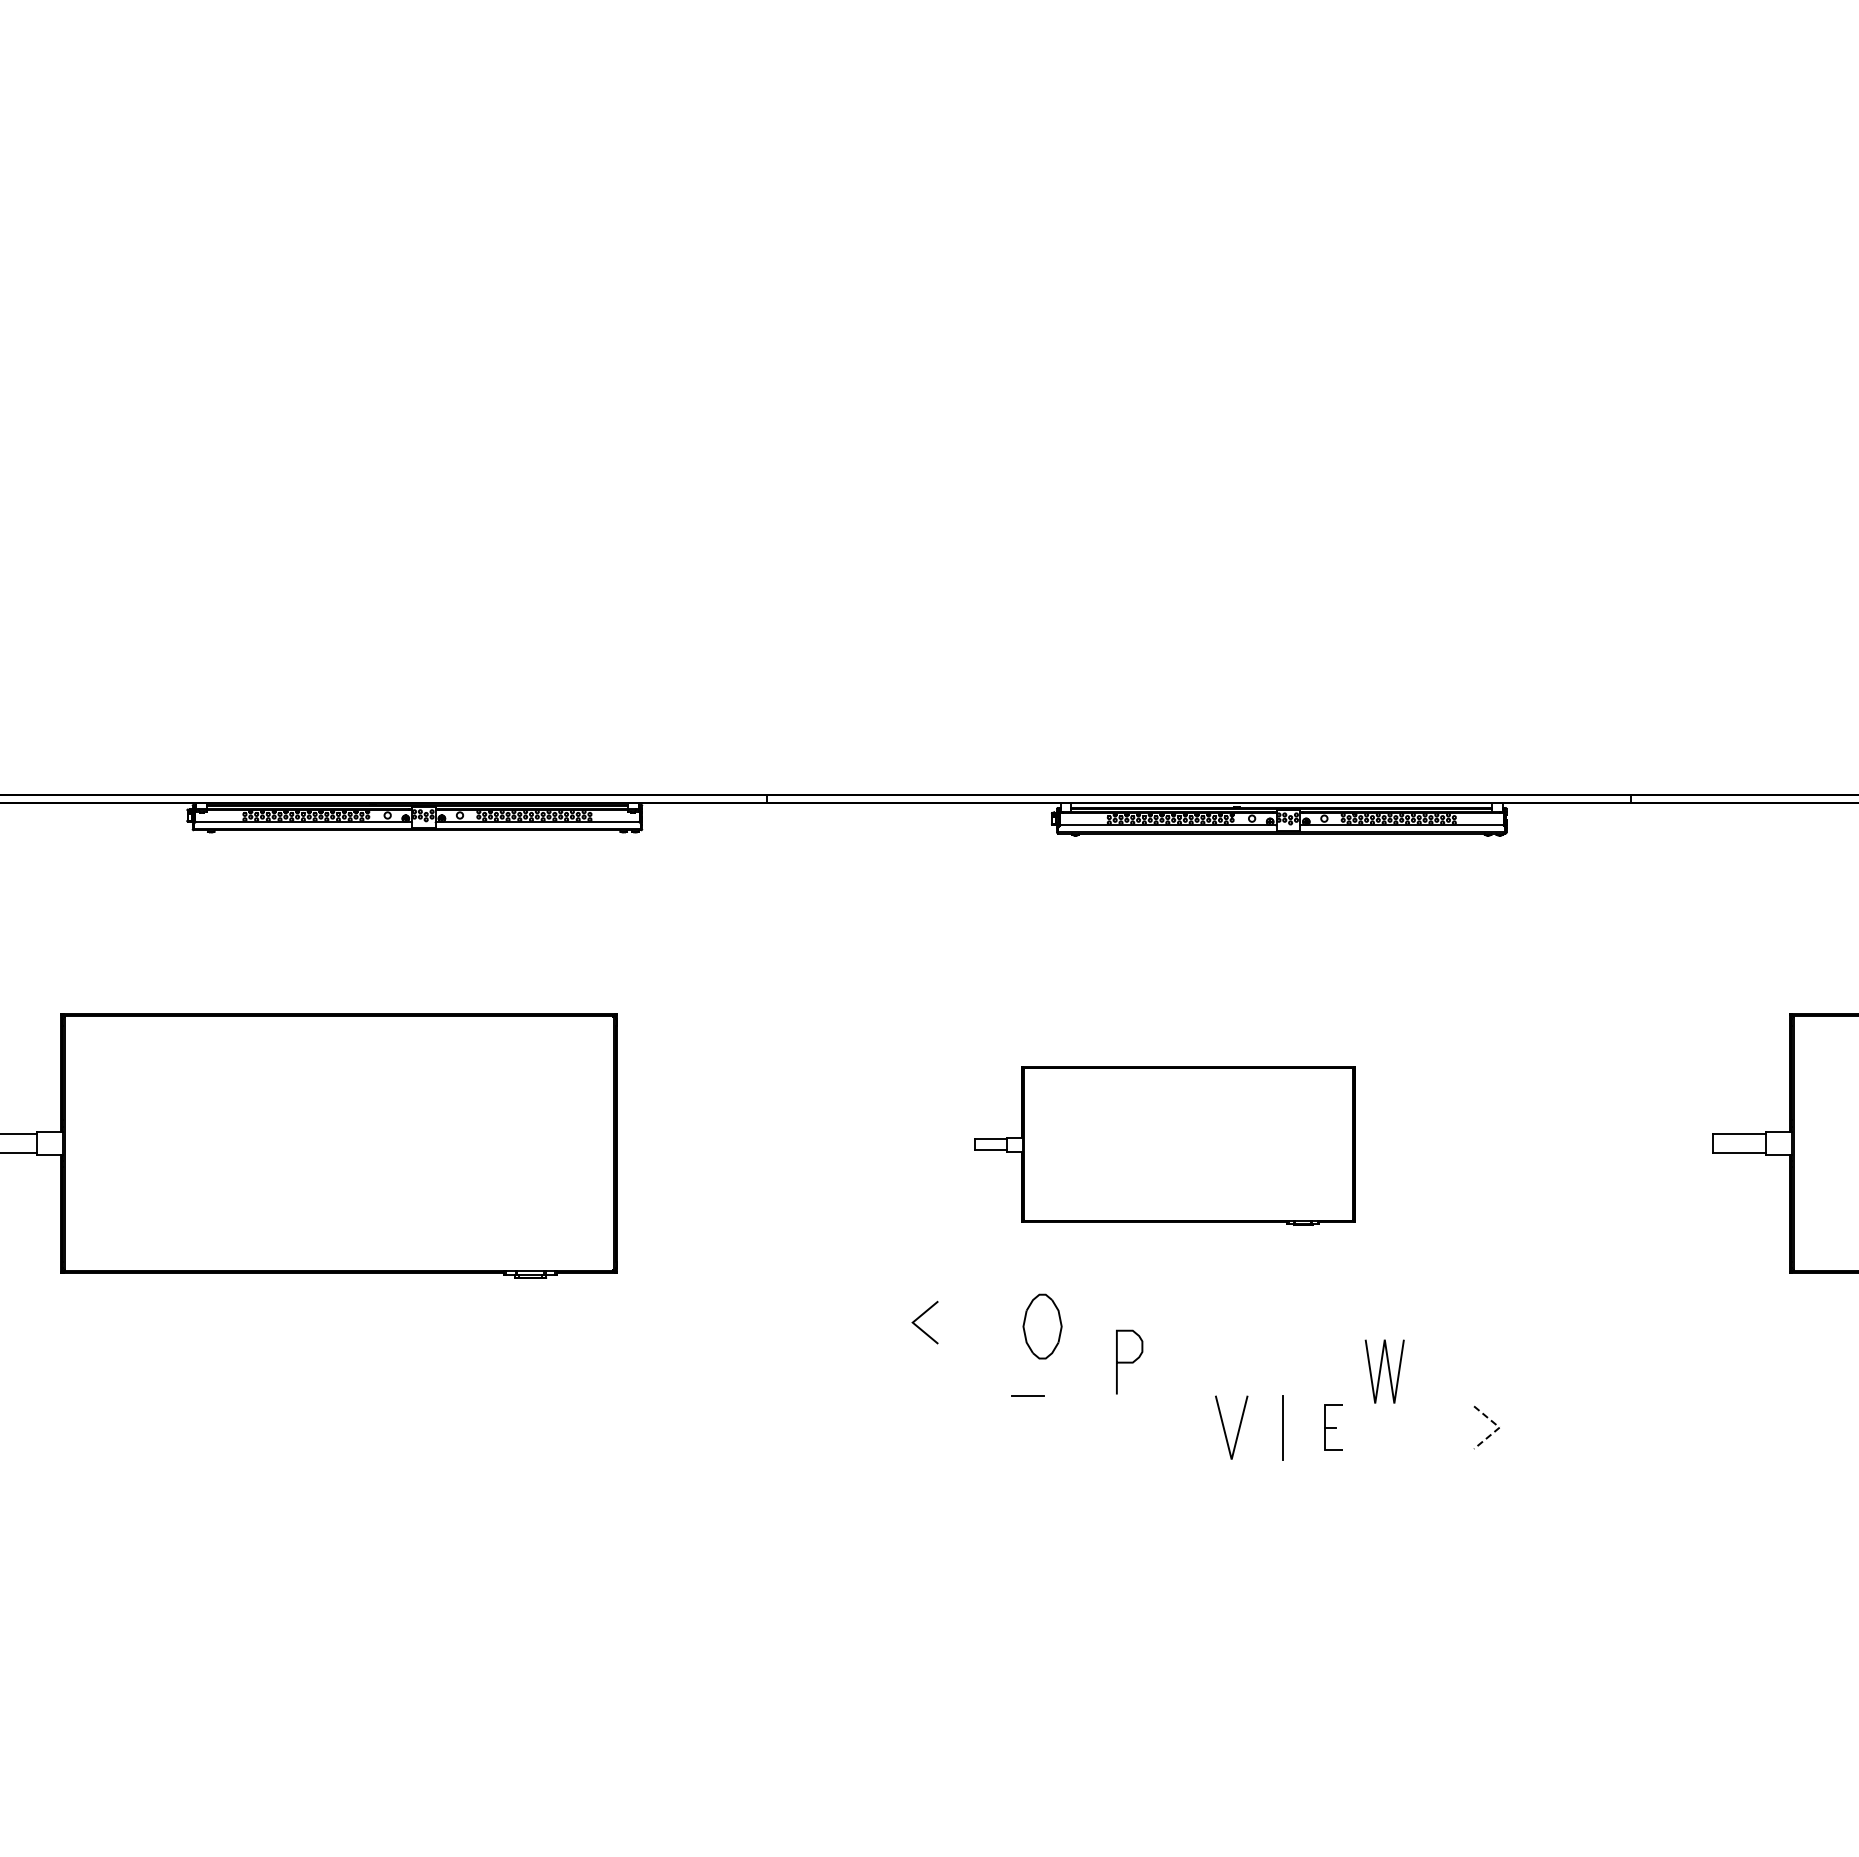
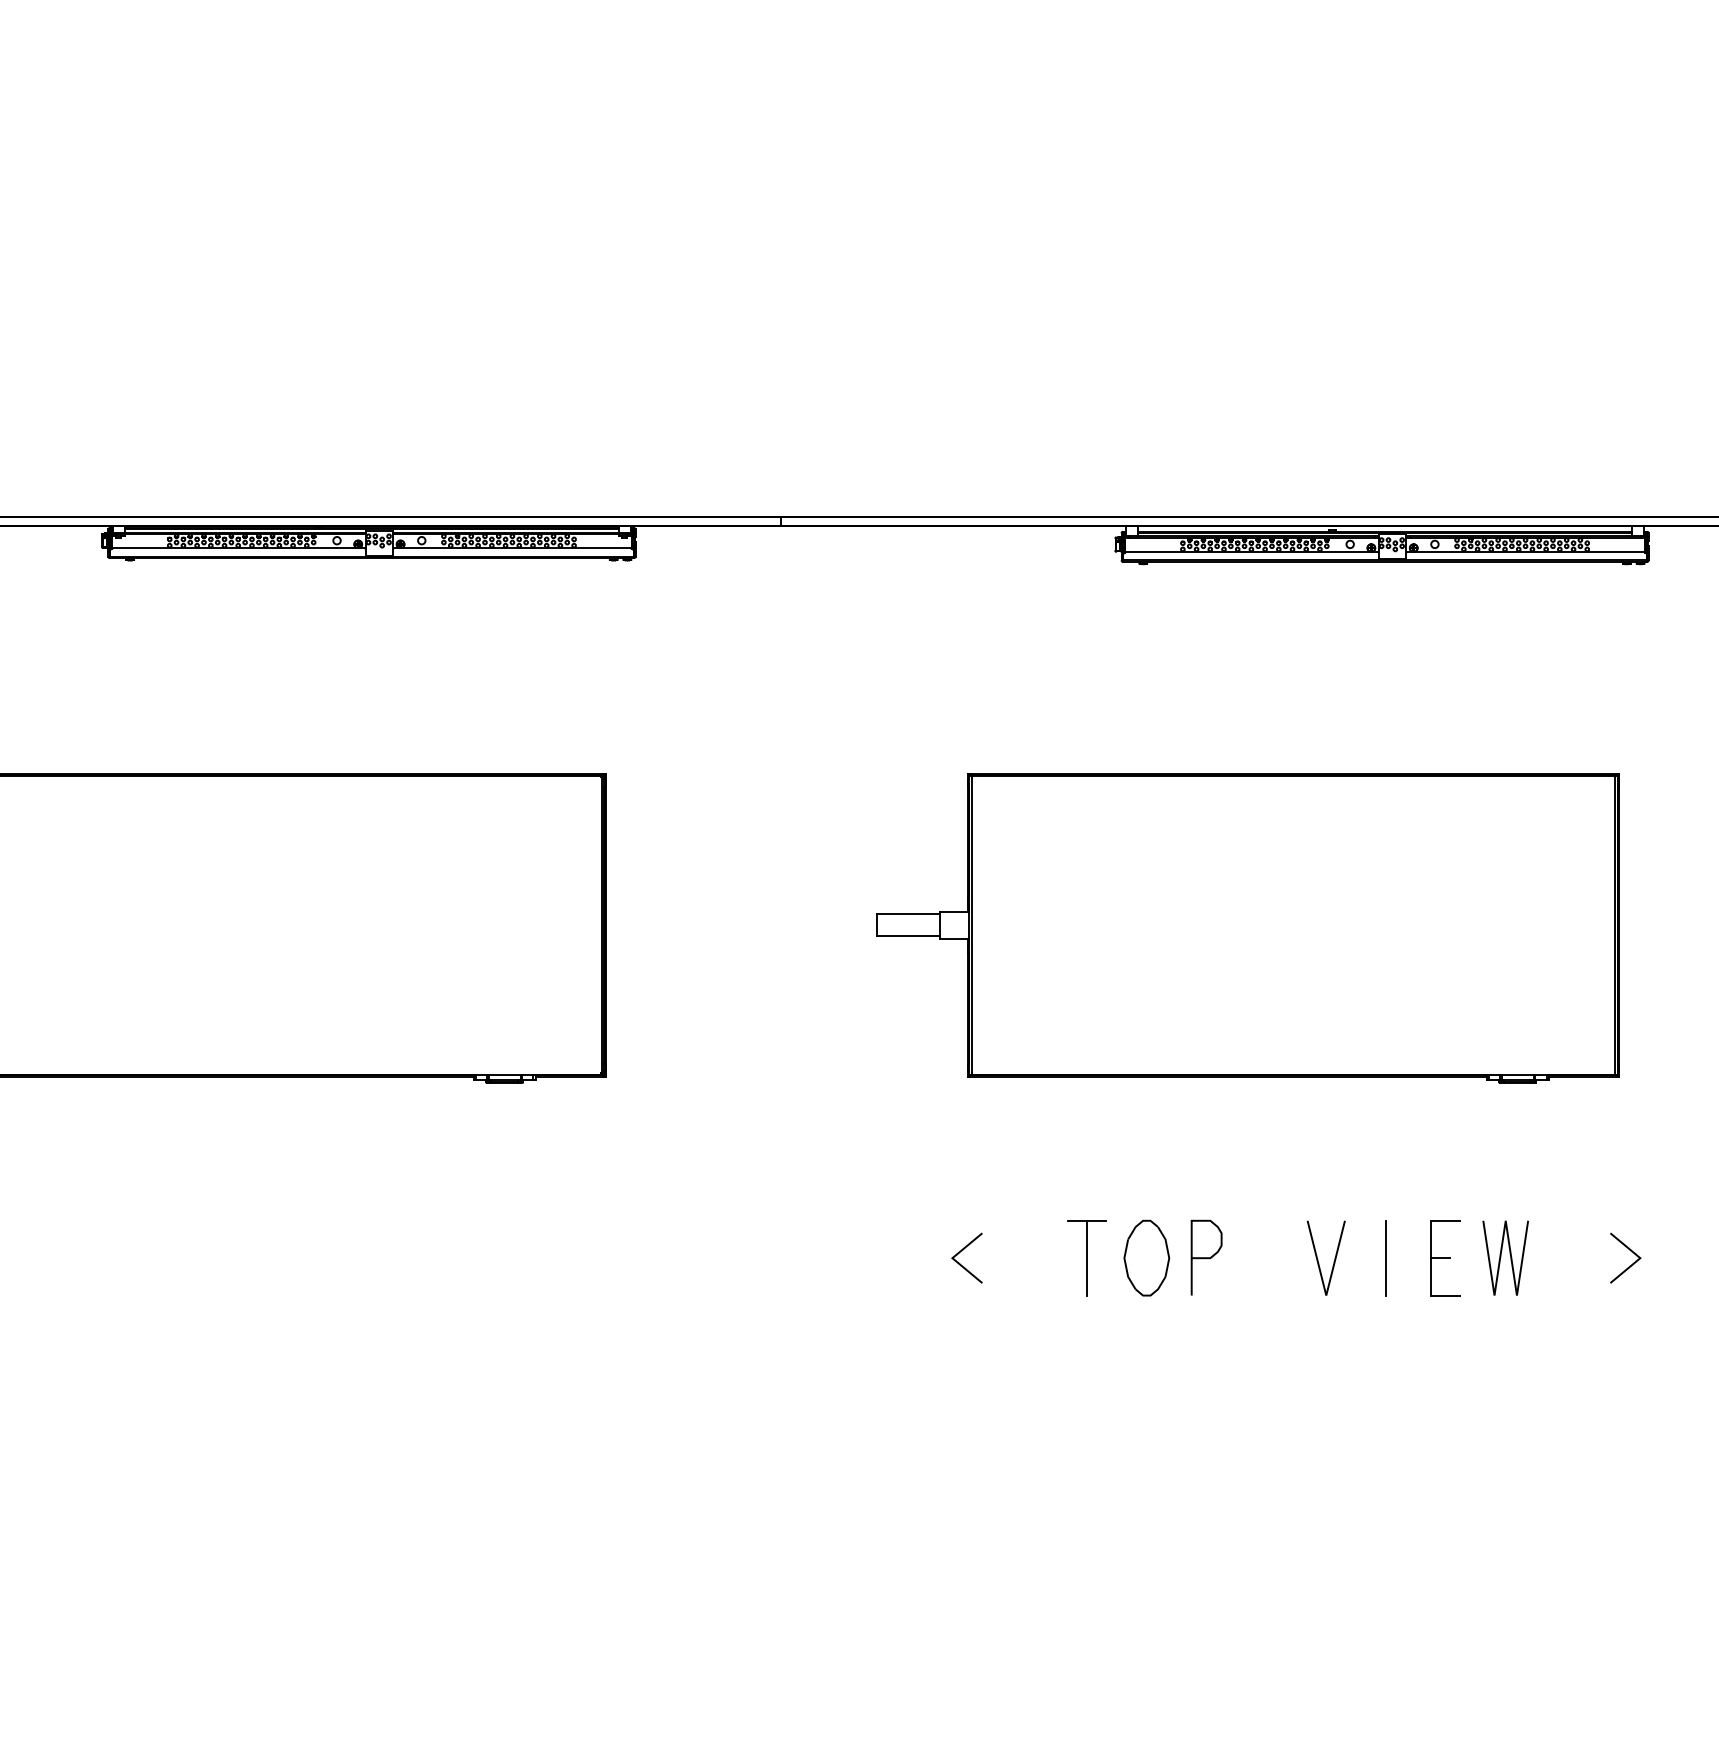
part: (1165, 1145) -> (1248, 927), size x1.67
line: (920, 1317) -> (961, 1252), moved
part: (1042, 1326) -> (1146, 1258), moved
curve: (1129, 1361) -> (1206, 1256), moved
line: (1381, 1370) -> (1501, 1256), moved
line: (1027, 1427) -> (1086, 1258), added
part: (1333, 1427) -> (1445, 1258), size x1.43
line: (1499, 1427) -> (1640, 1258), dashed -> solid

